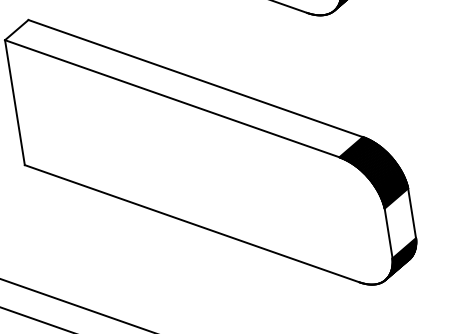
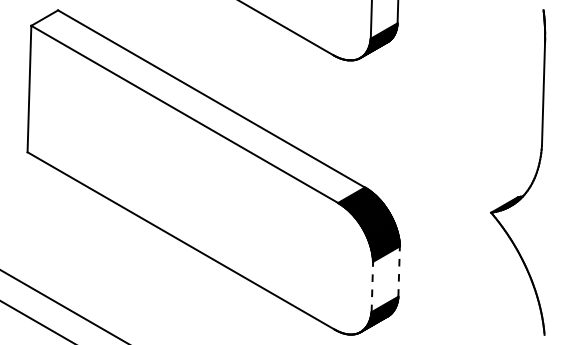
line: (412, 213) -> (399, 271), solid -> dashed
line: (388, 232) -> (372, 286), solid -> dashed

